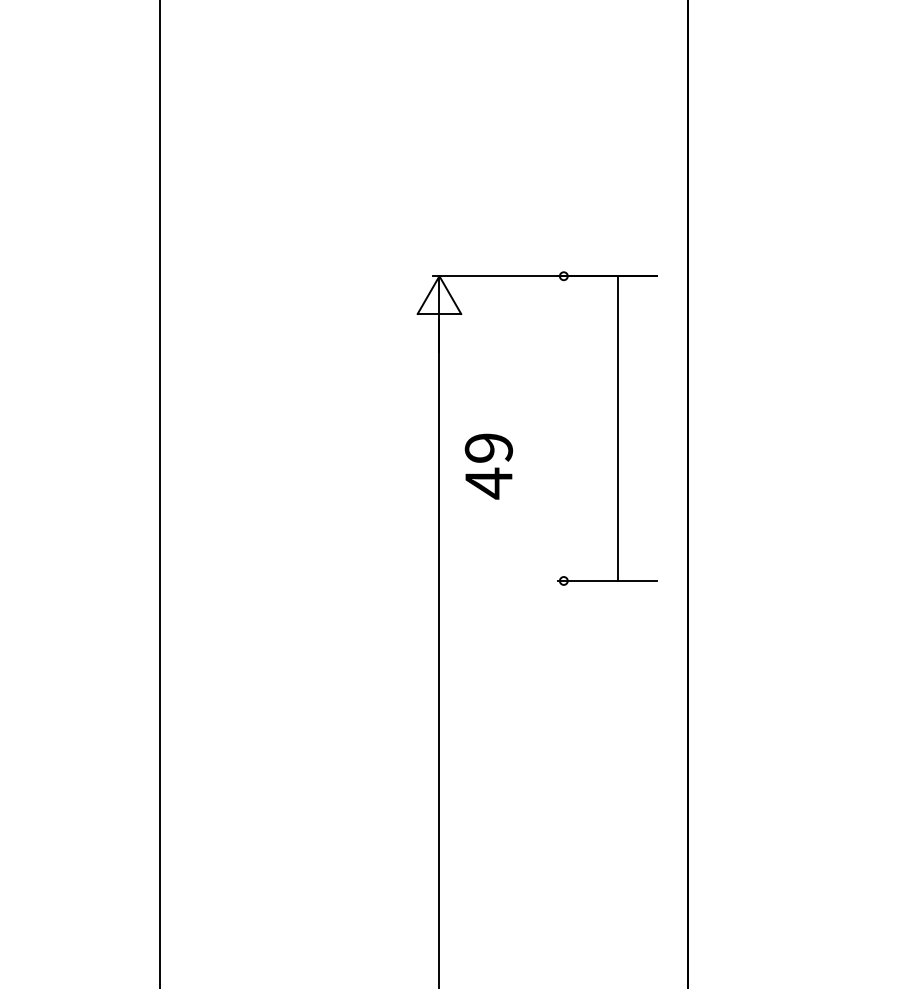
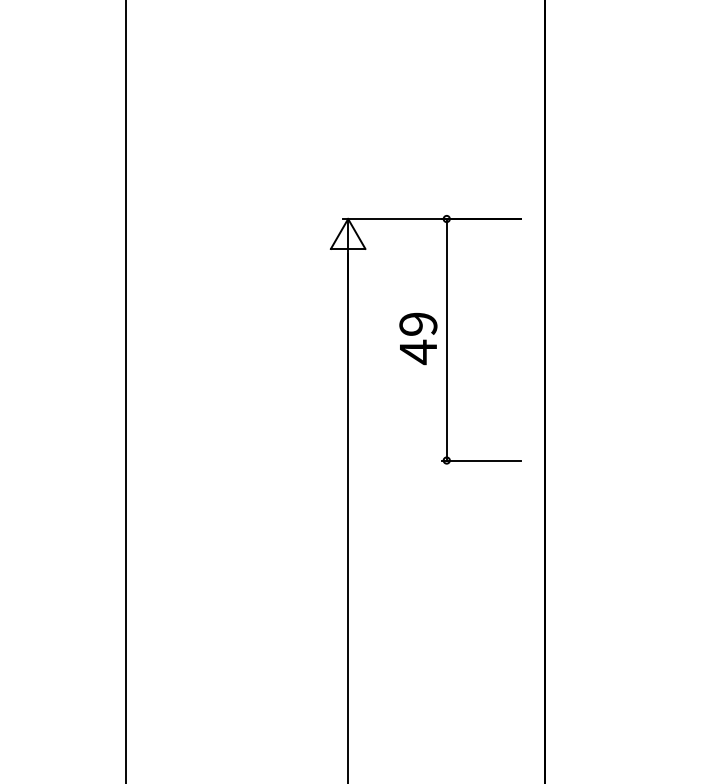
line: (617, 428) -> (446, 339), moved
text: (489, 467) -> (418, 339), moved

